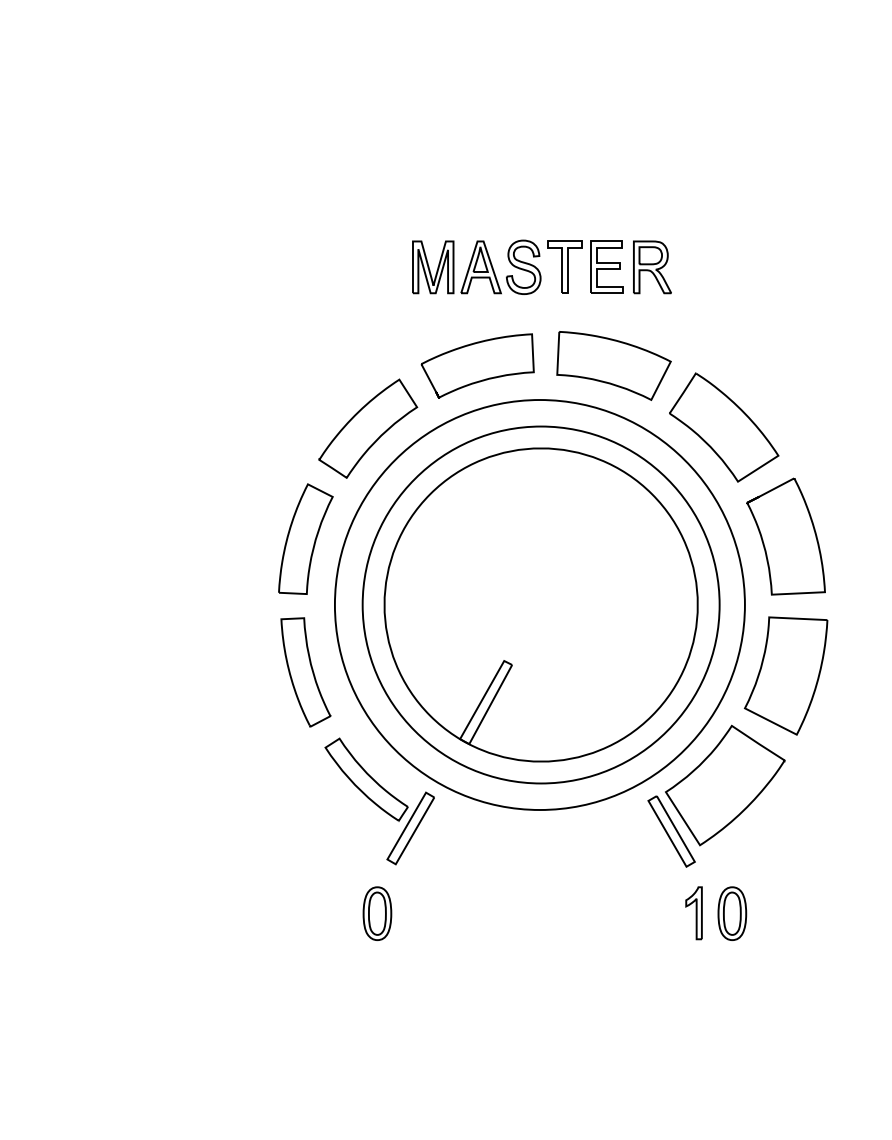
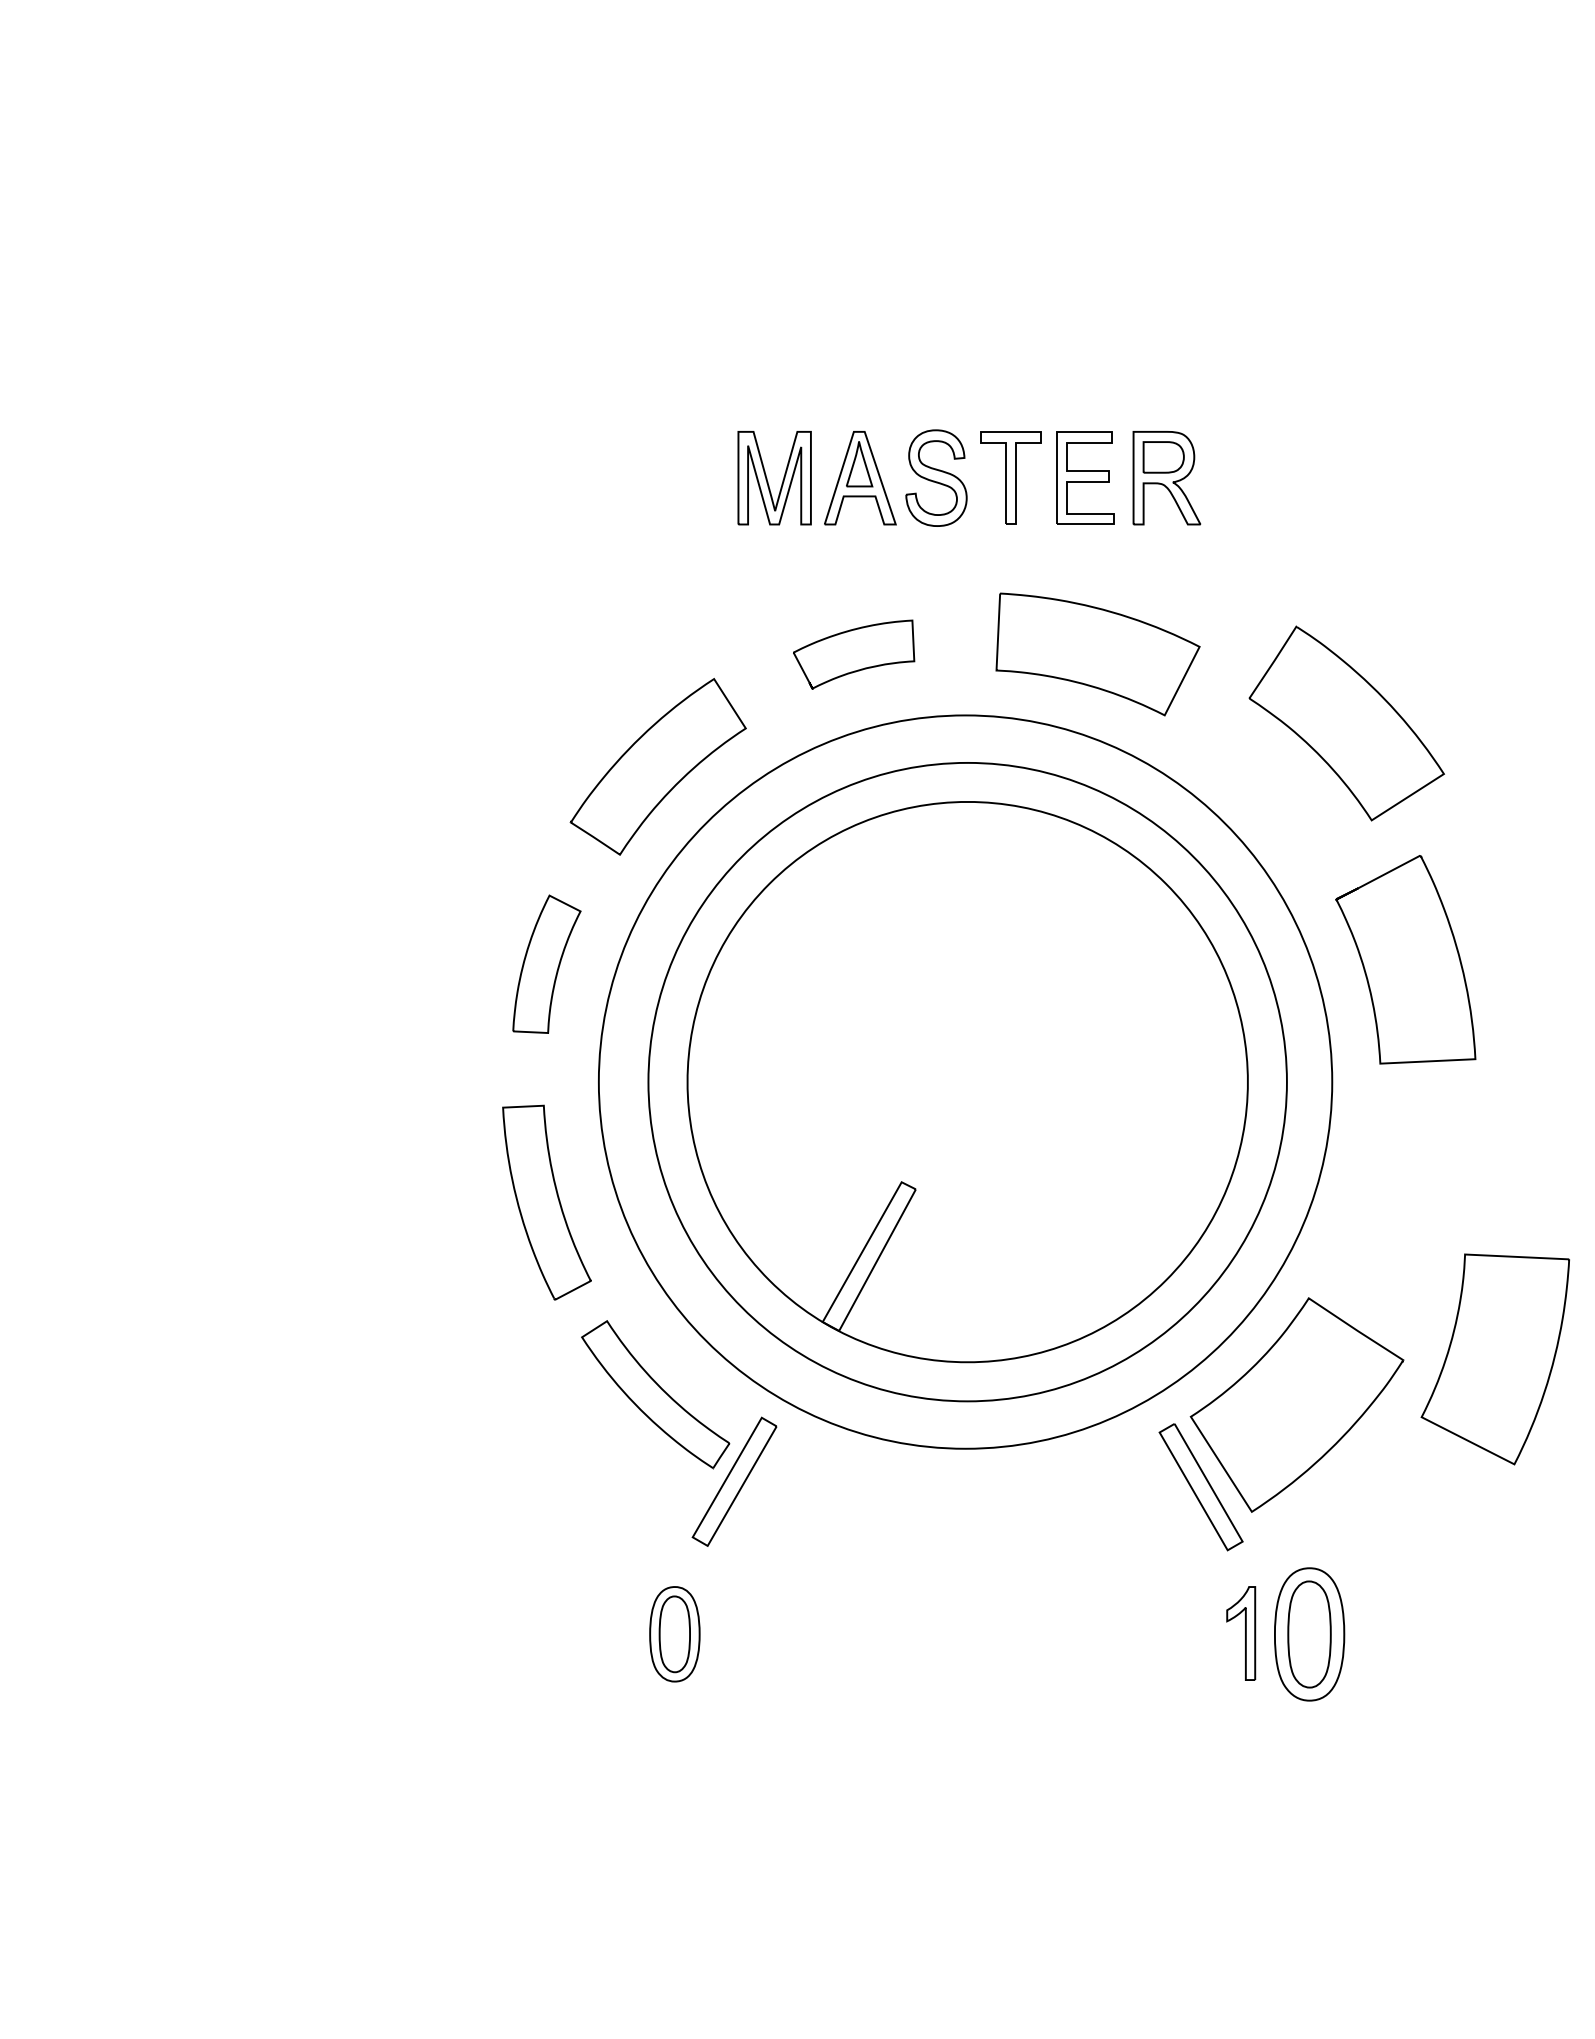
part: (477, 365) -> (853, 653), size x0.6
part: (724, 427) -> (1347, 723), moved
part: (305, 538) -> (546, 963), size x0.7
part: (785, 675) -> (1494, 1358), moved
part: (732, 913) -> (1309, 1633), size x1.4

